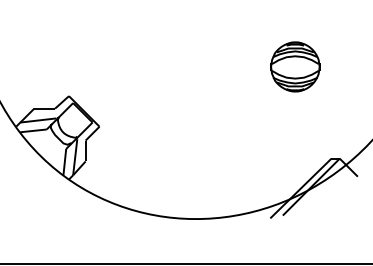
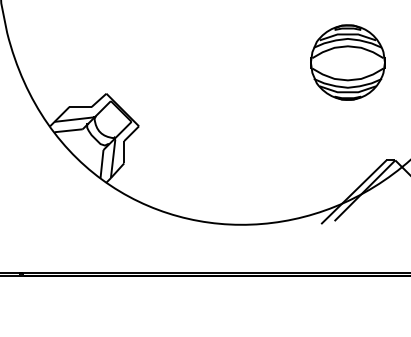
part: (294, 66) -> (347, 62), size x1.43

